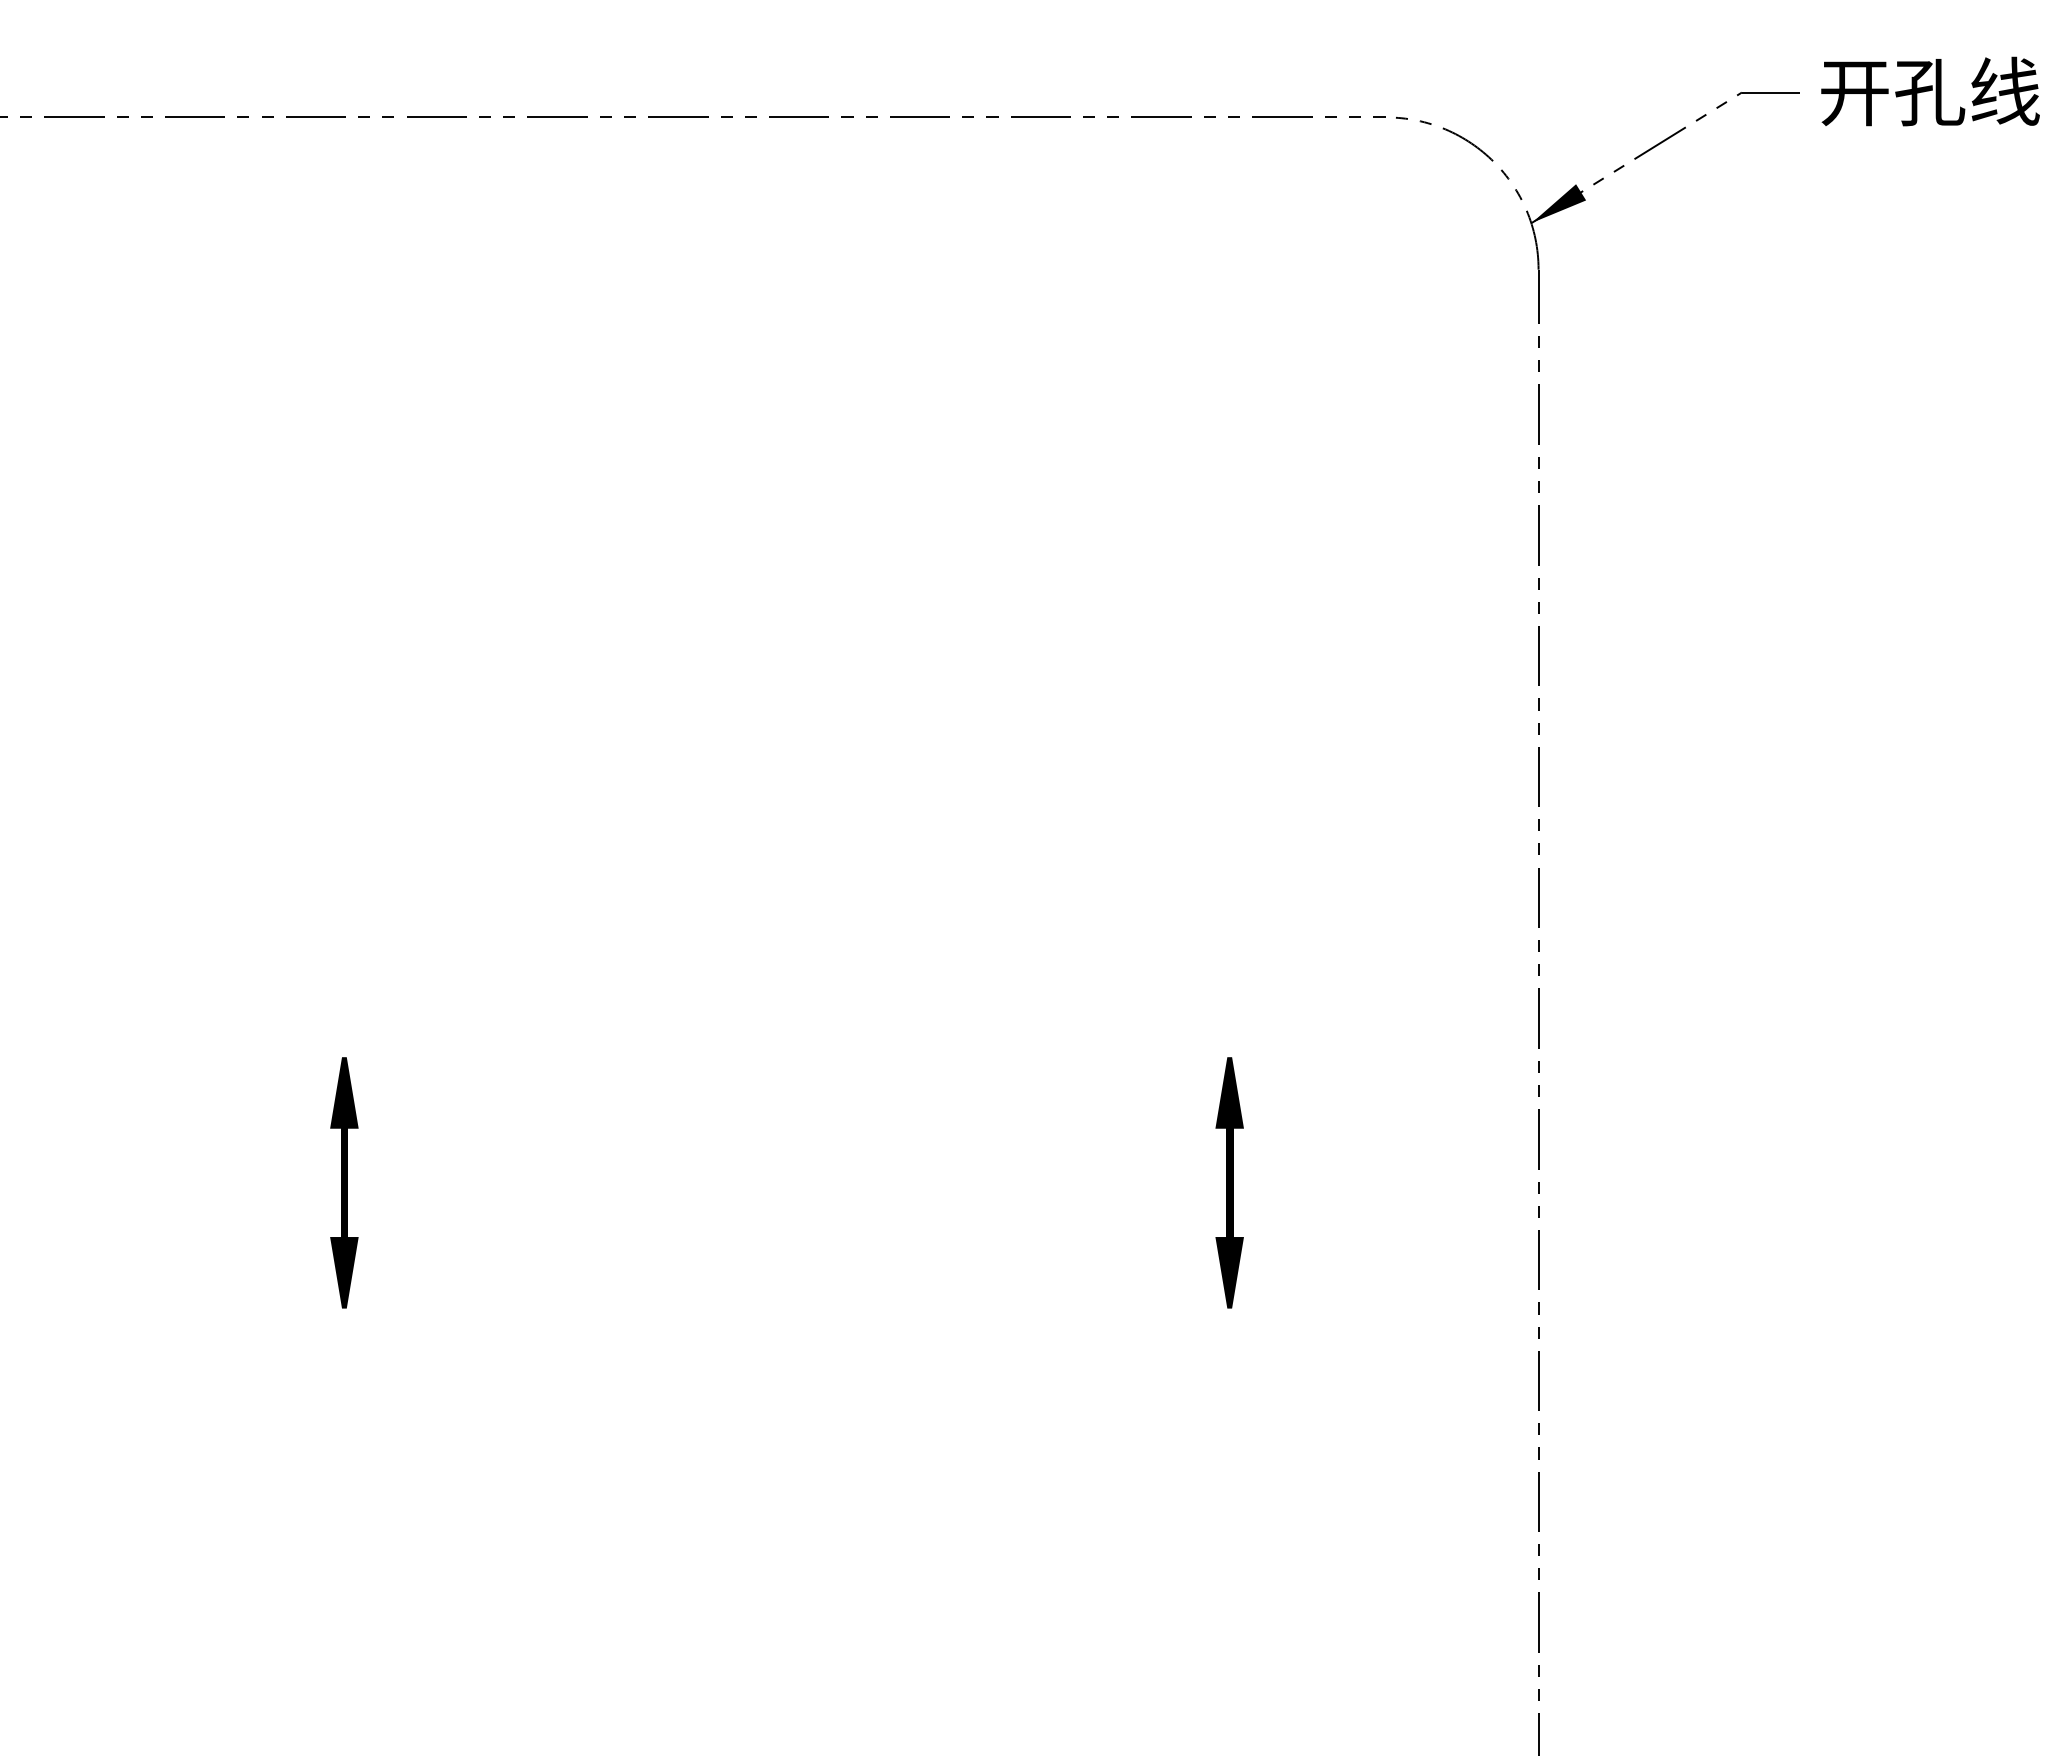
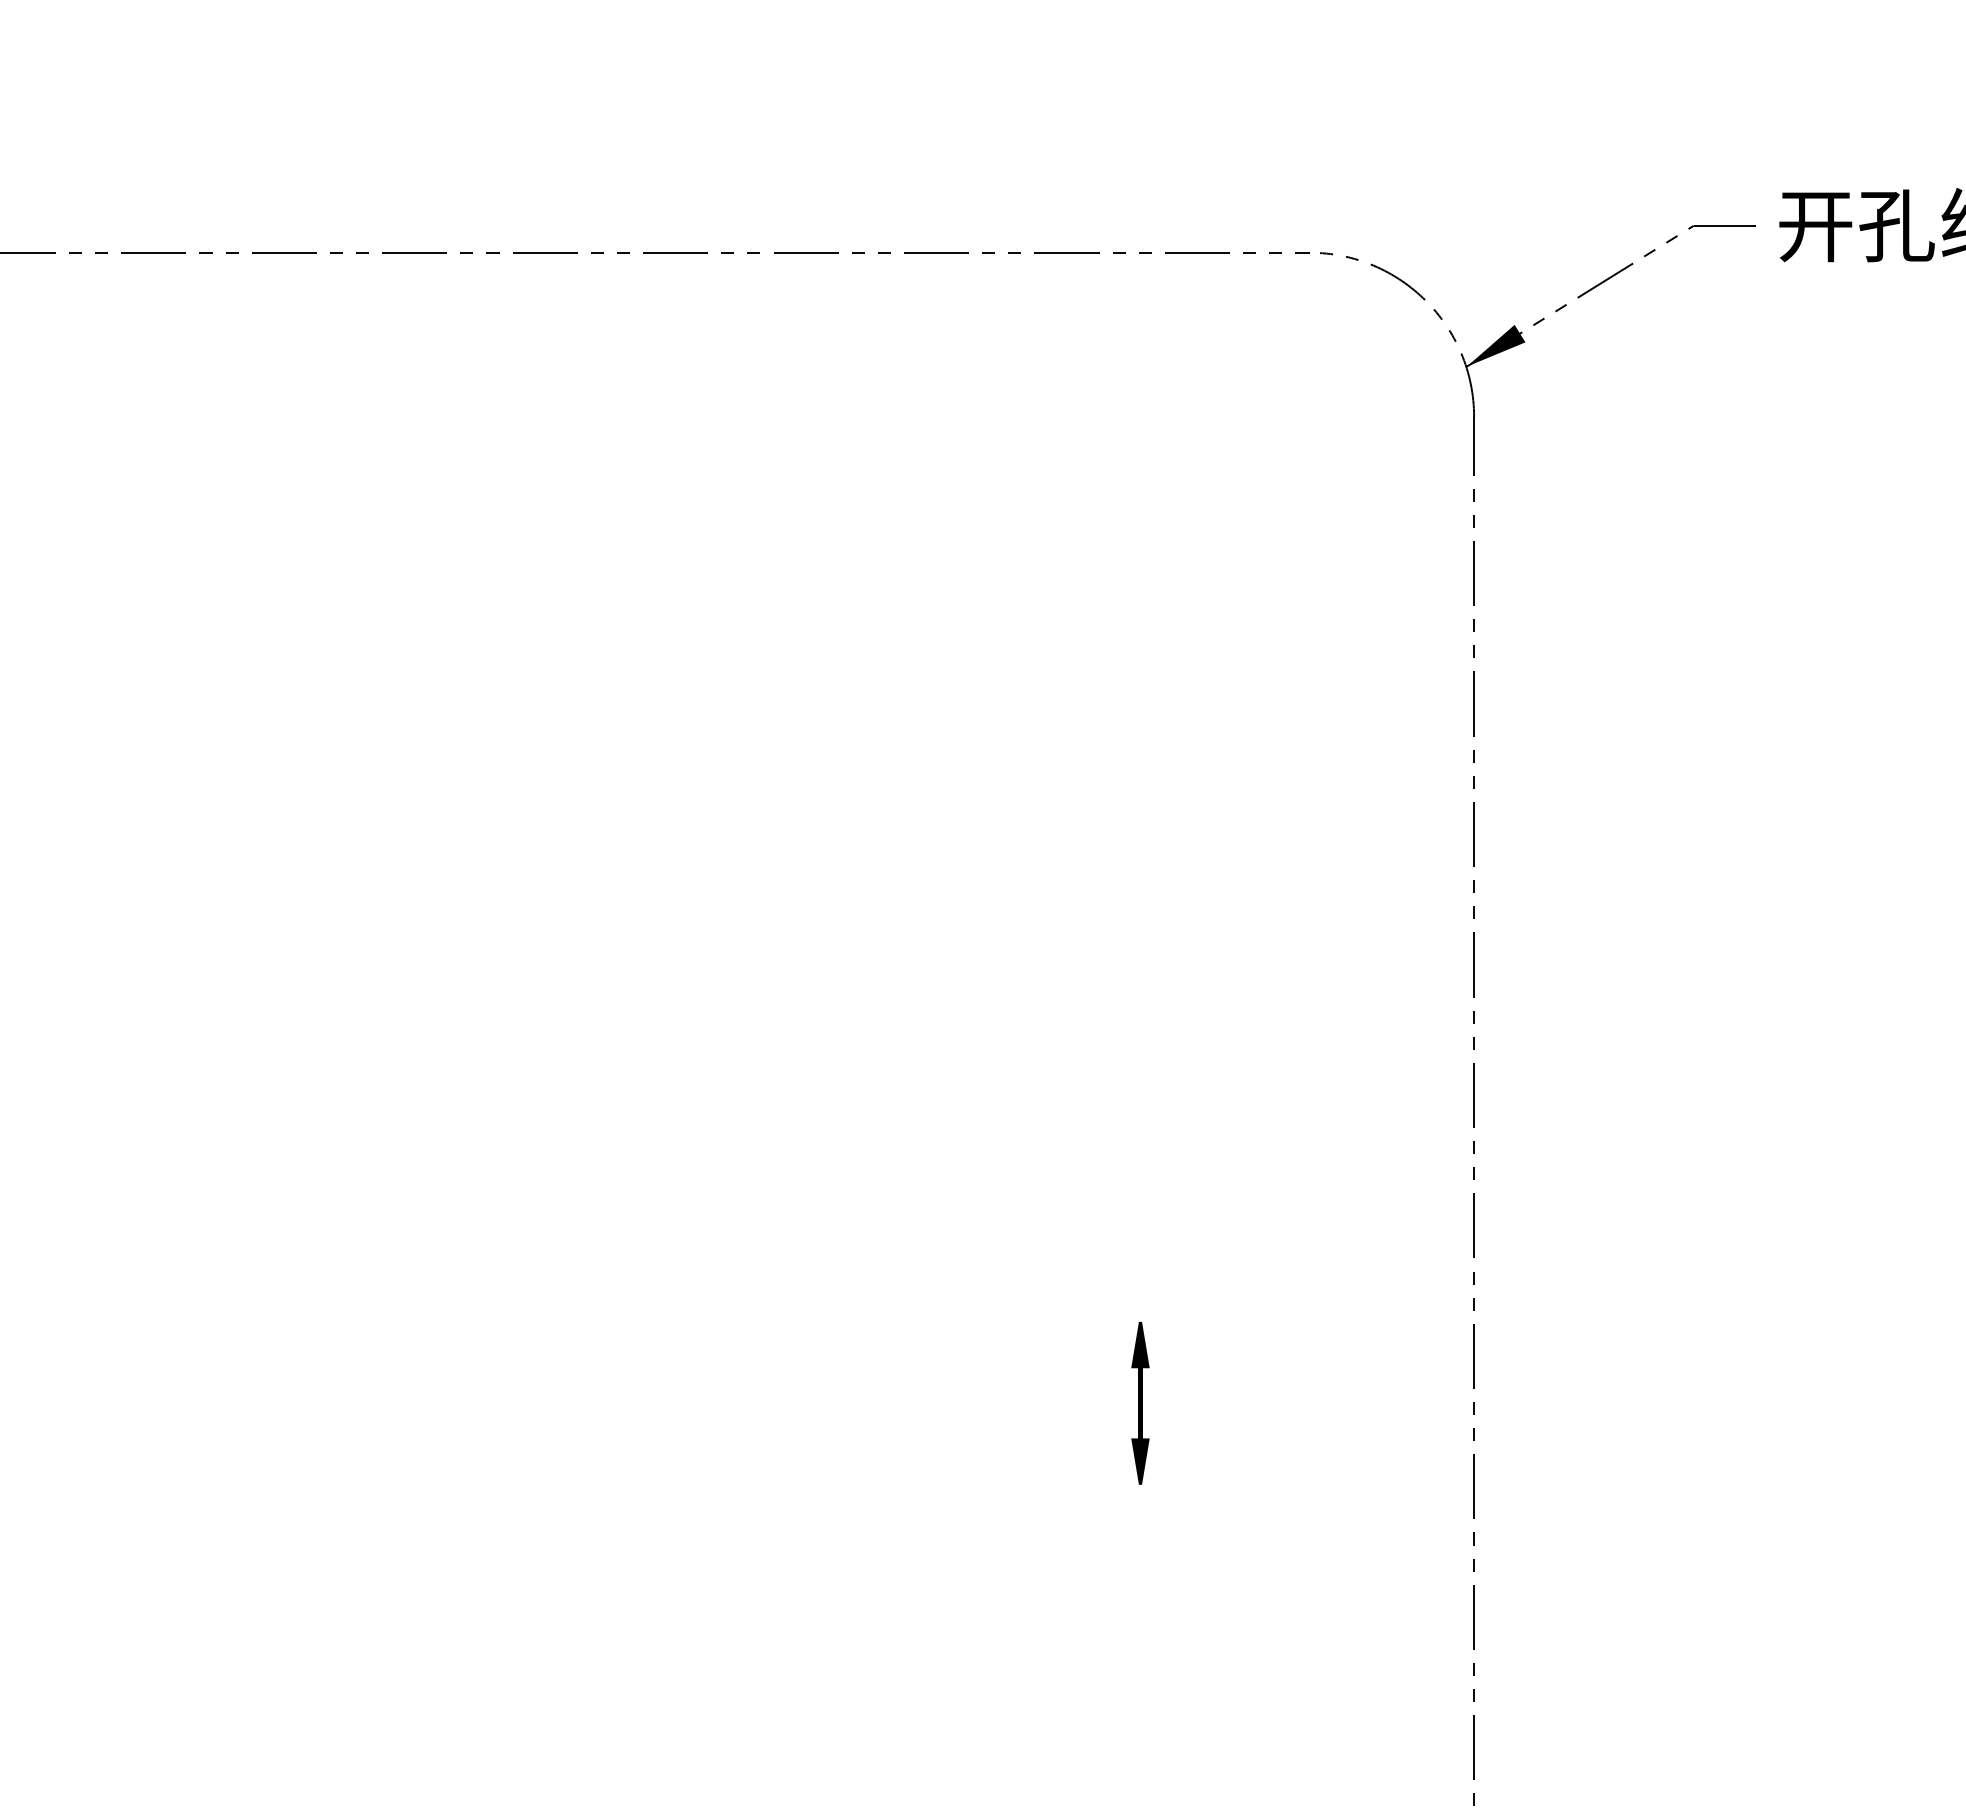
part: (344, 1182) -> (184, 1402), removed
part: (1229, 1182) -> (1140, 1402), size x0.6

